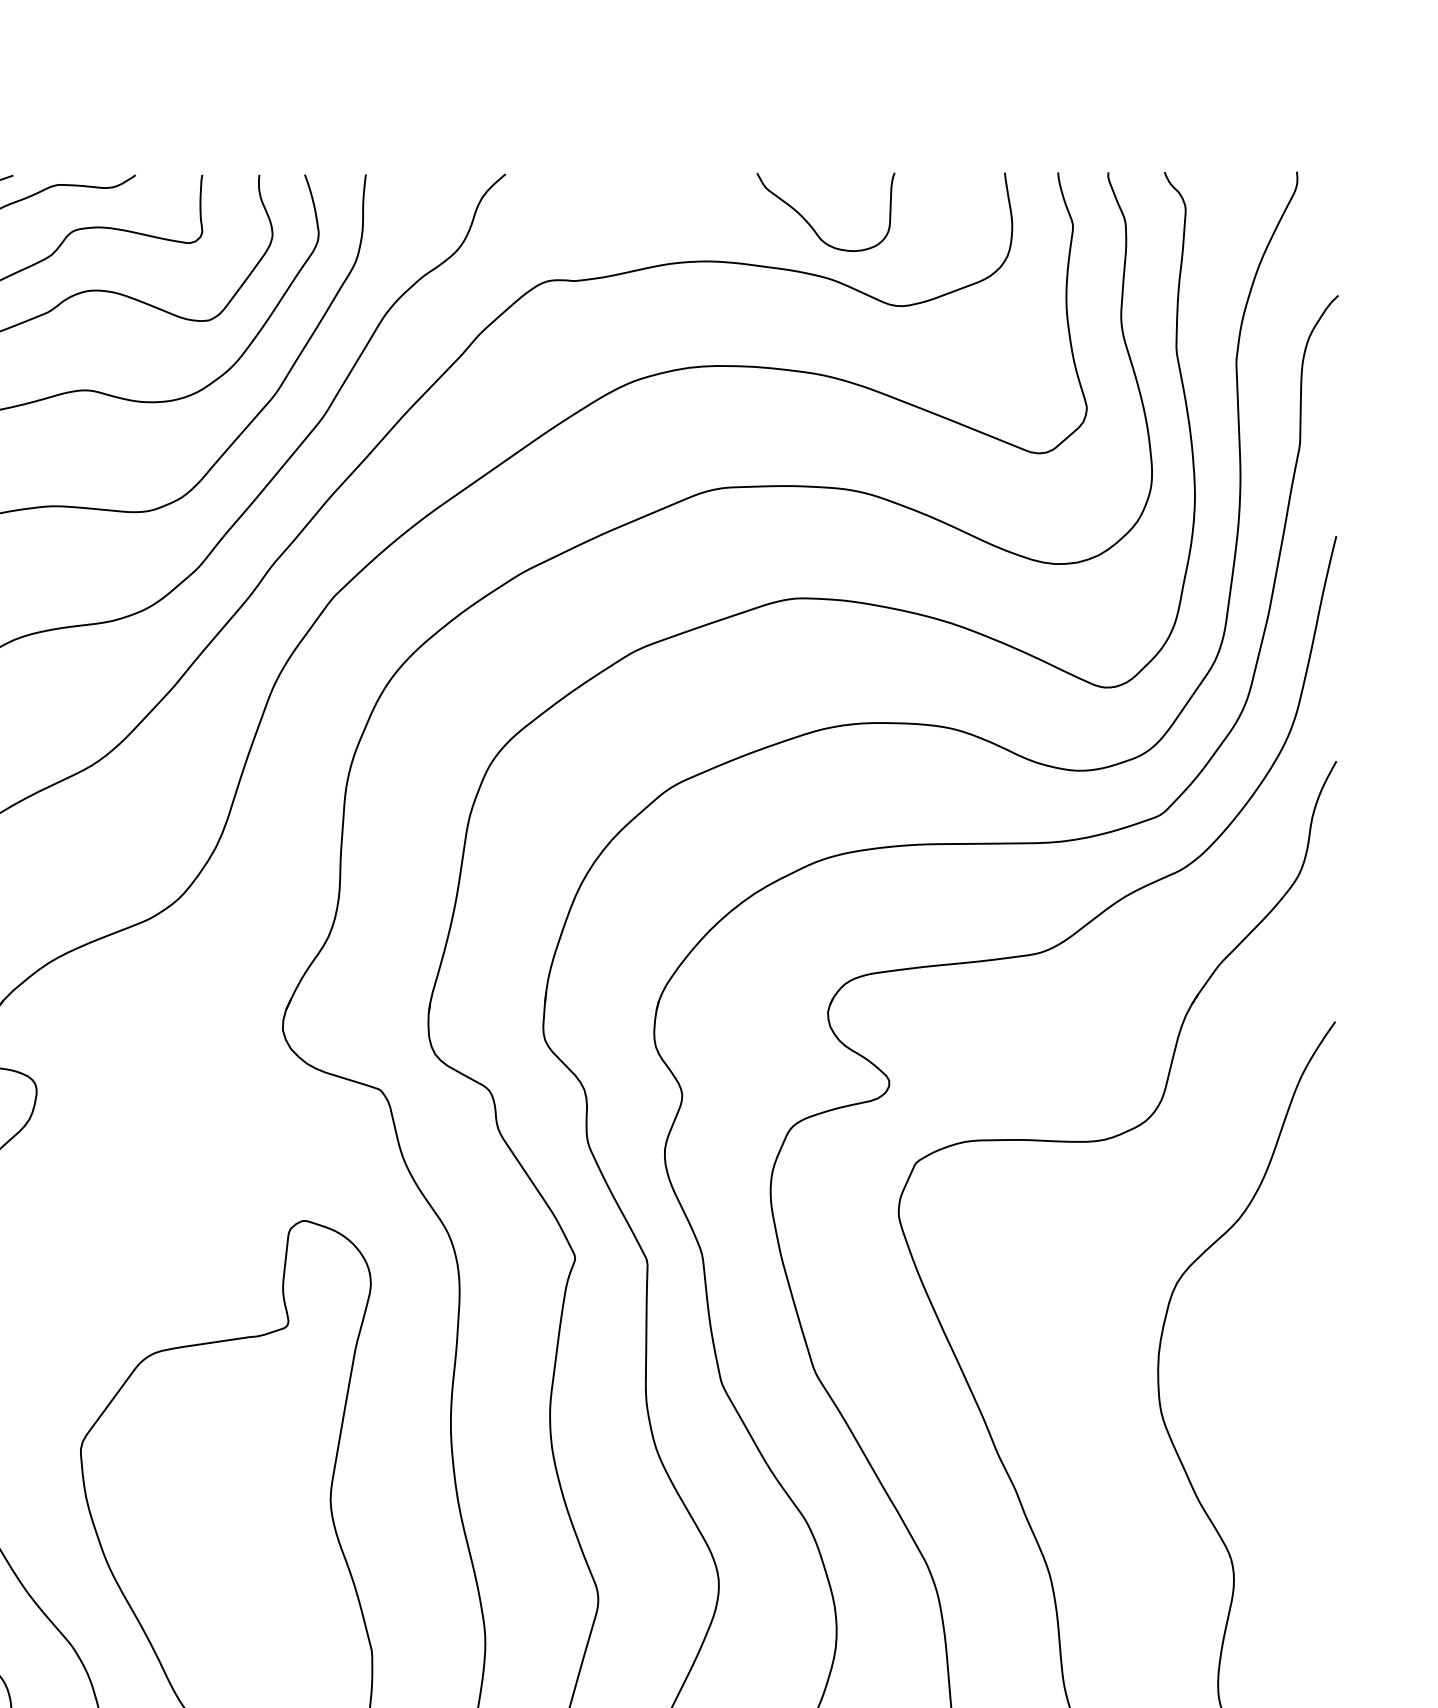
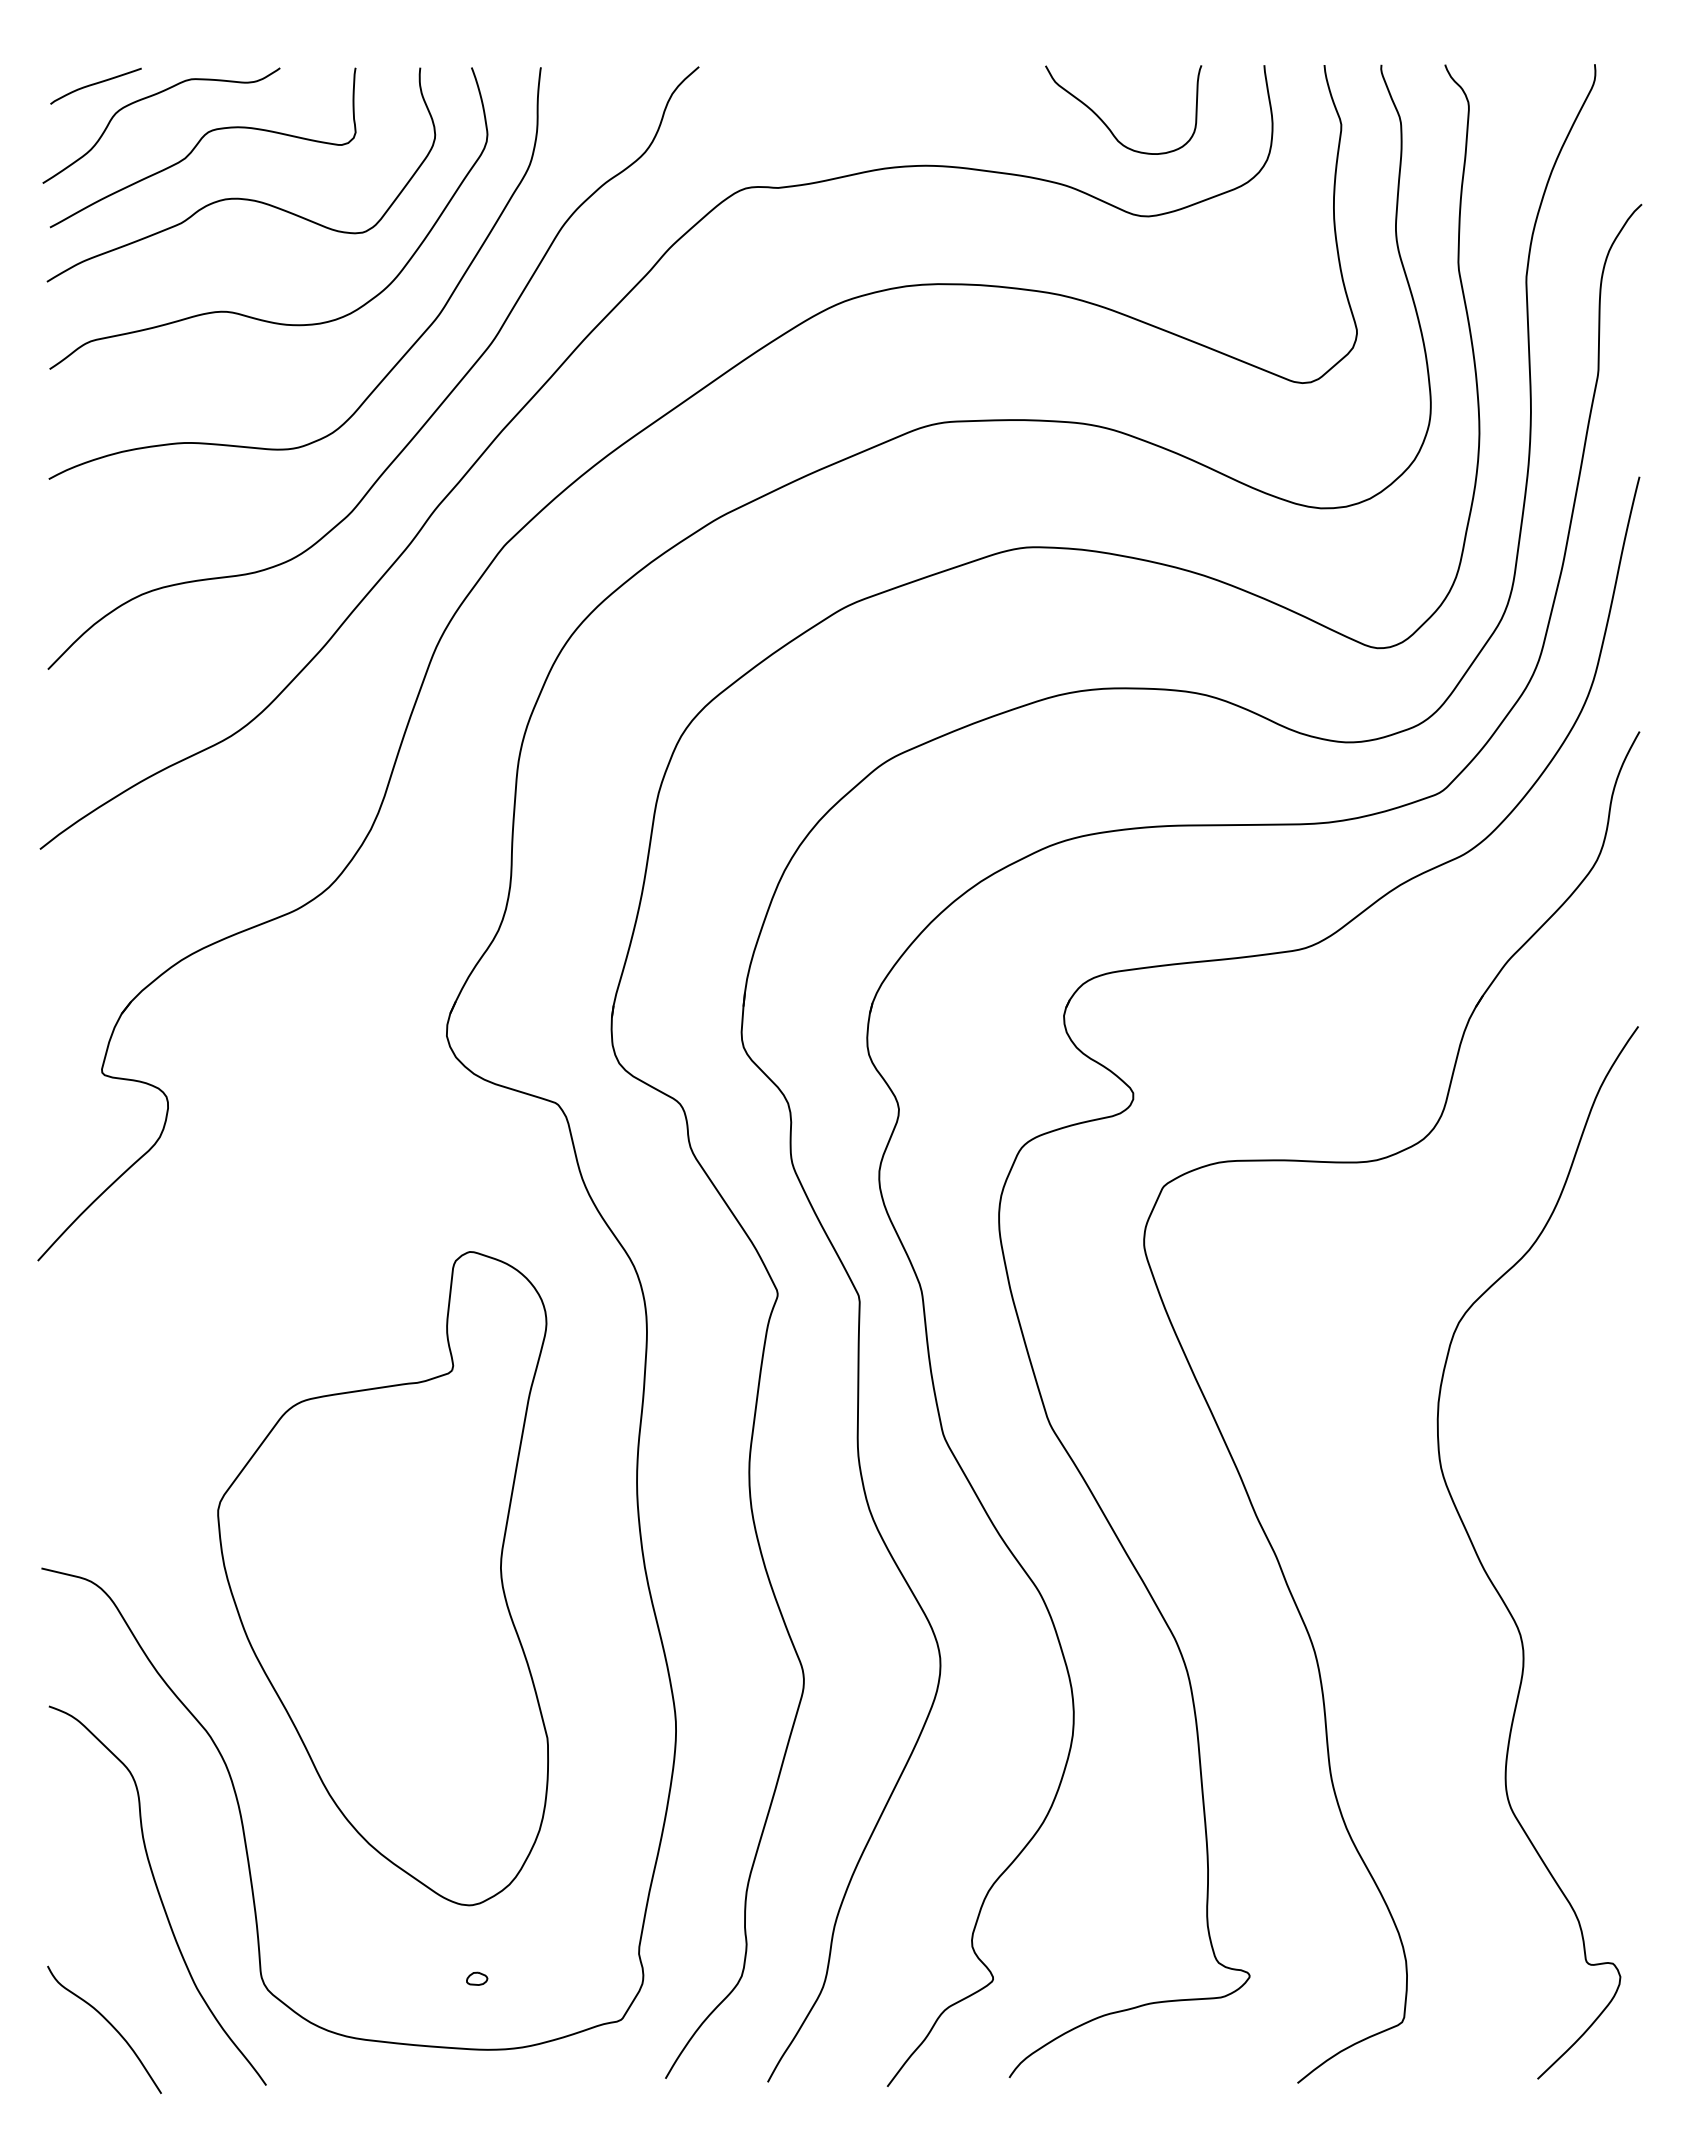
curve: (811, 225) -> (1107, 125), moved

